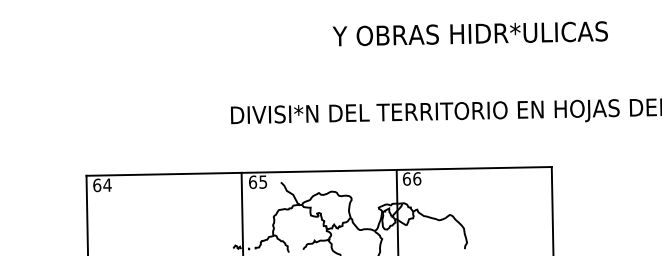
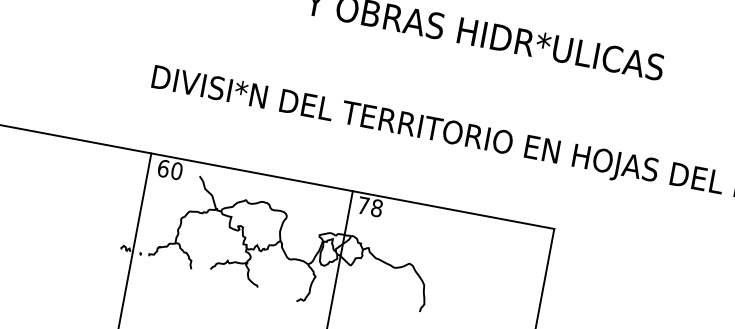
text: (412, 178) -> (371, 206), 66 -> 78
text: (263, 181) -> (177, 170), 65 -> 60

